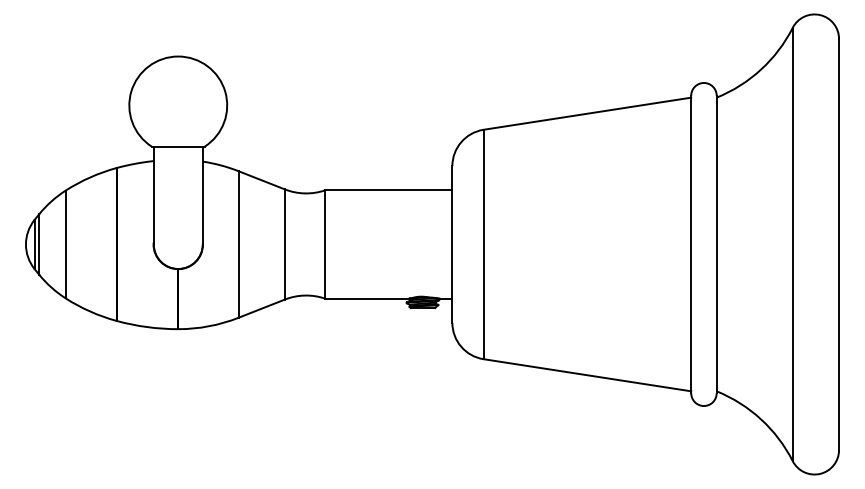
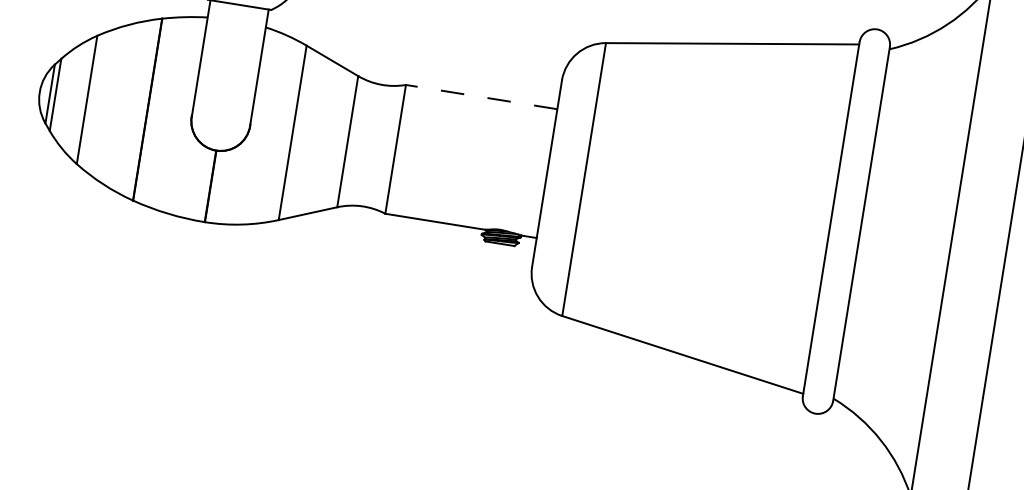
line: (388, 190) -> (481, 97), solid -> dashed

